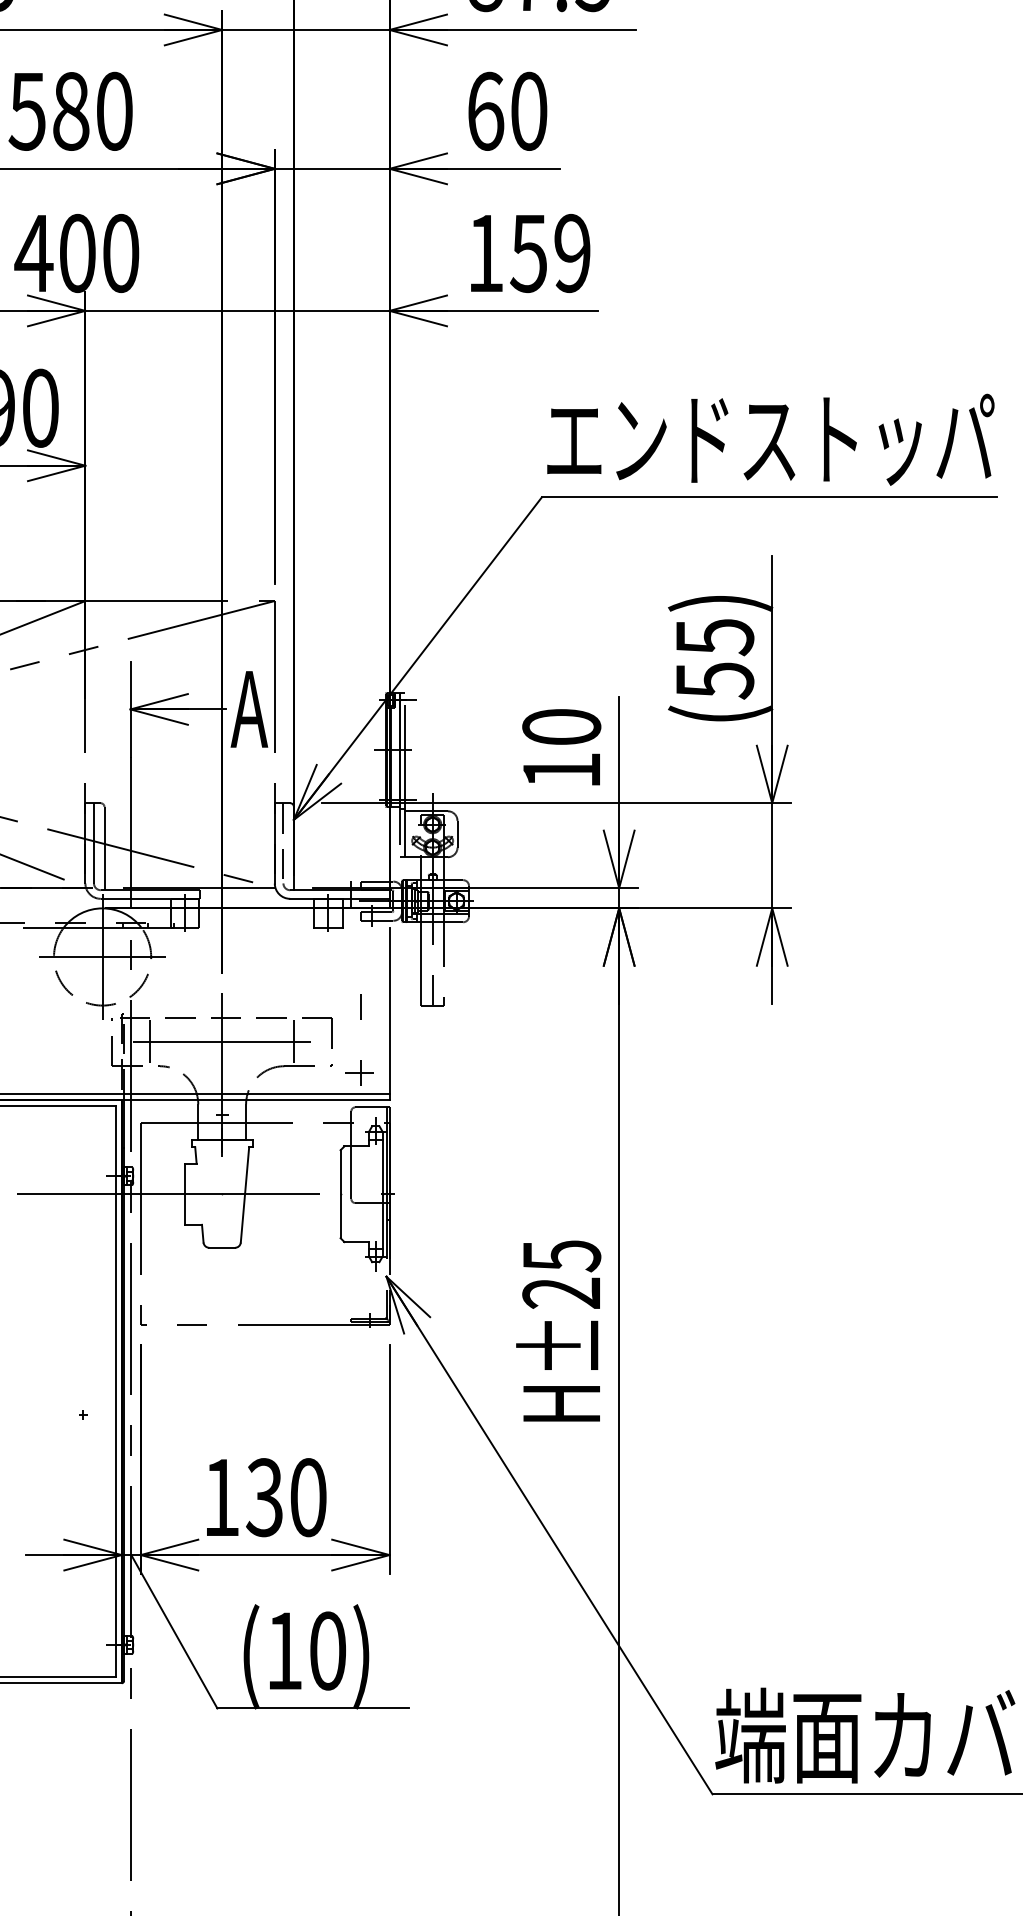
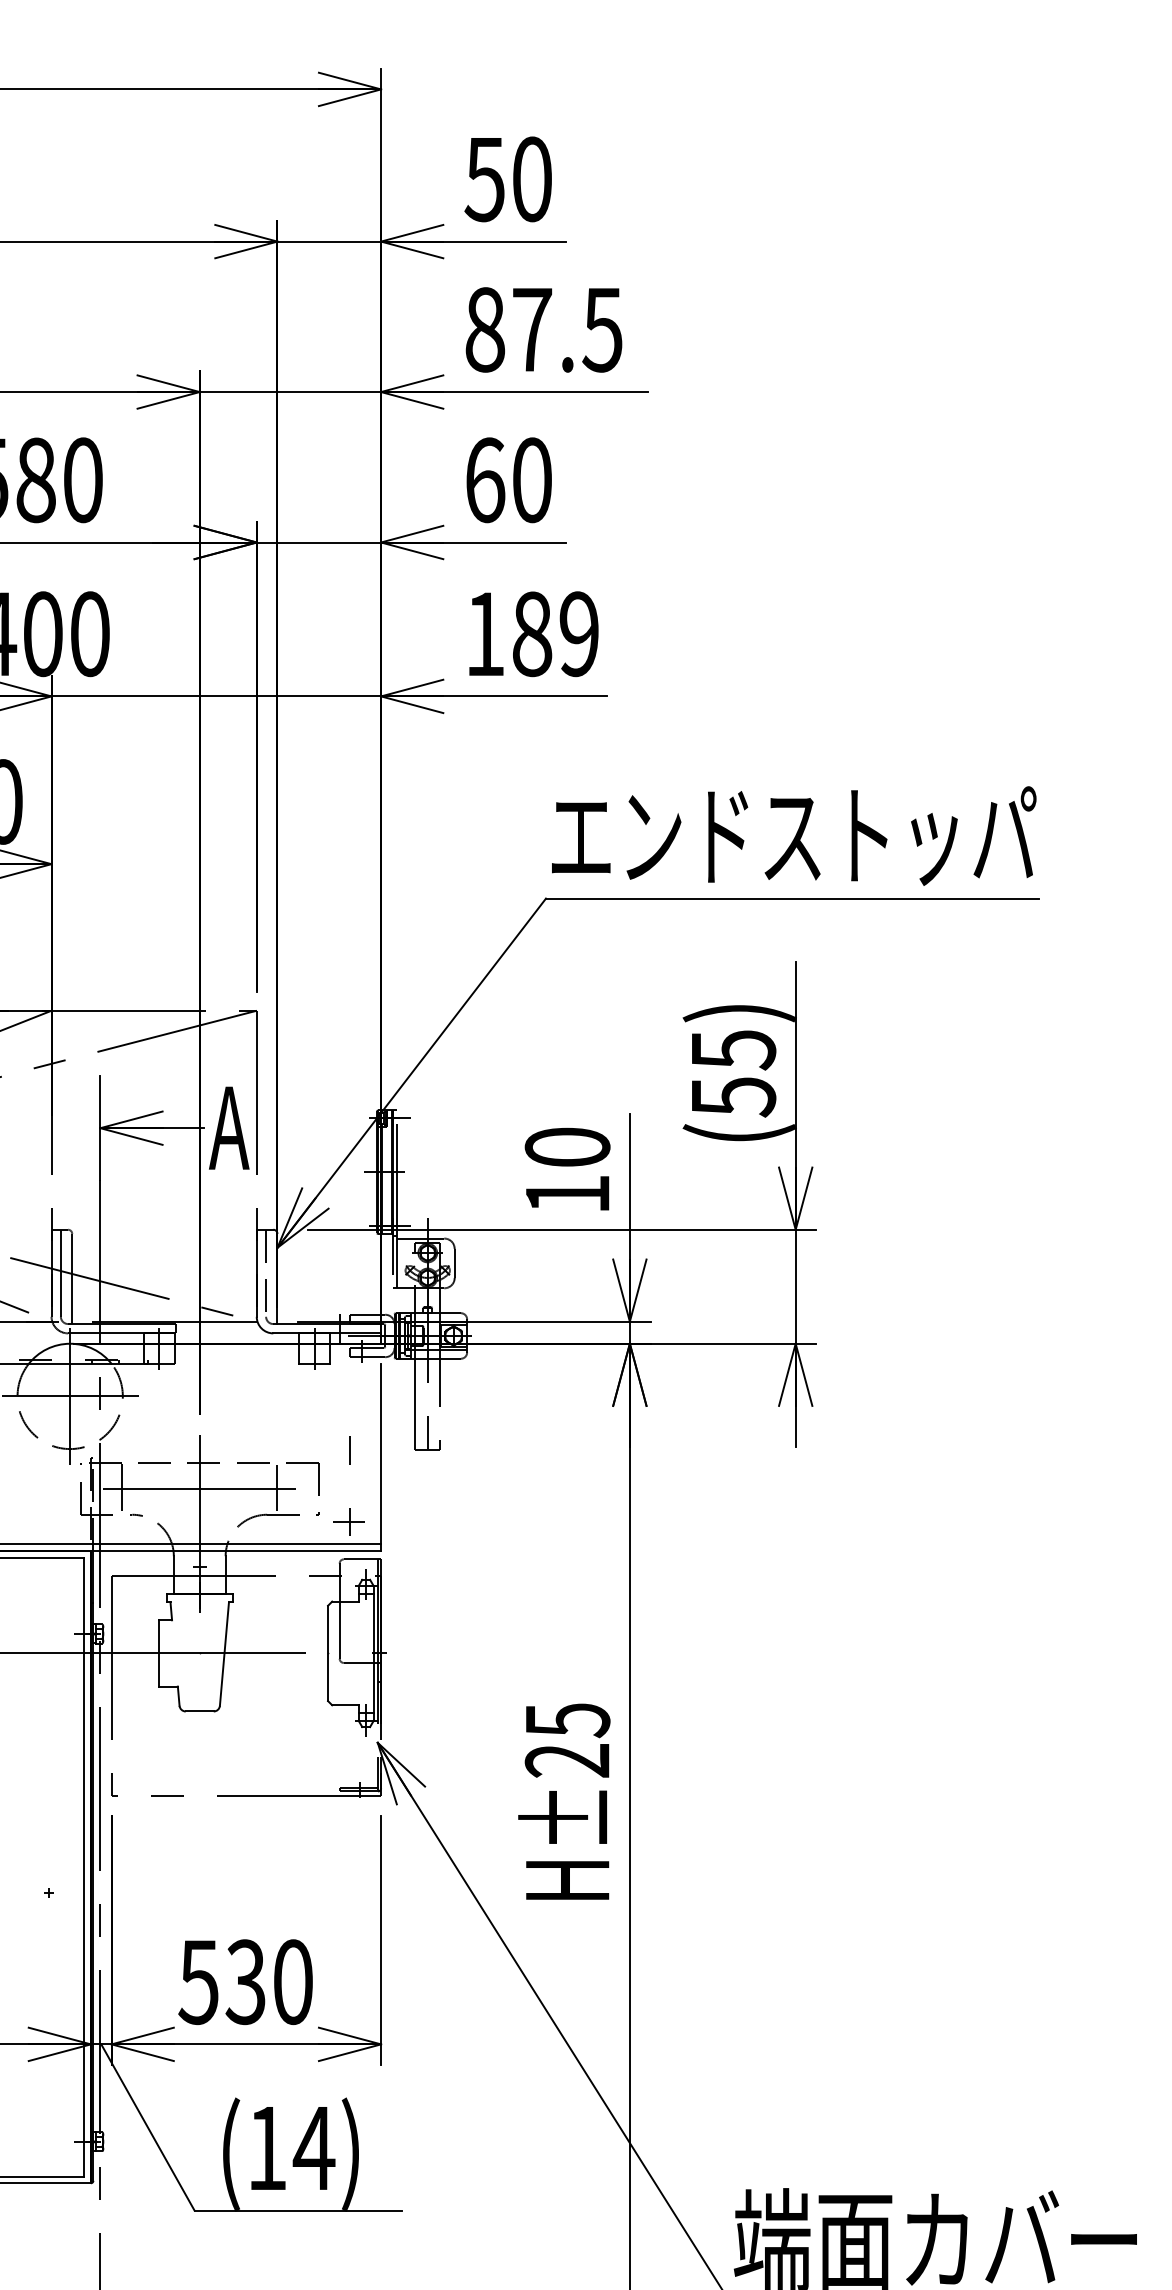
text: (528, 253) -> (531, 634), 159 -> 189
text: (221, 1497) -> (198, 1982), 130 -> 530
text: (327, 1651) -> (313, 2148), (10) -> (14)

